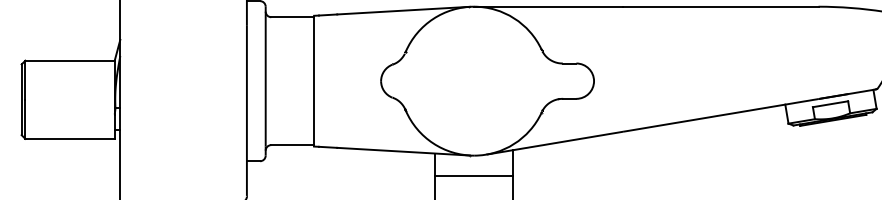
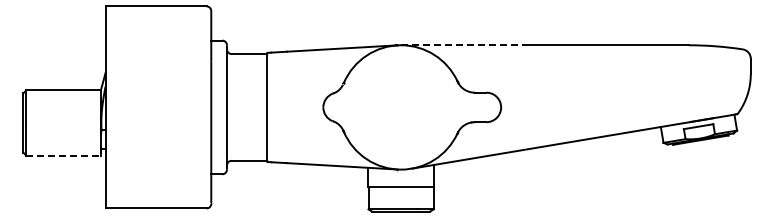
line: (548, 7) -> (463, 45), solid -> dashed
line: (71, 138) -> (64, 155), solid -> dashed

